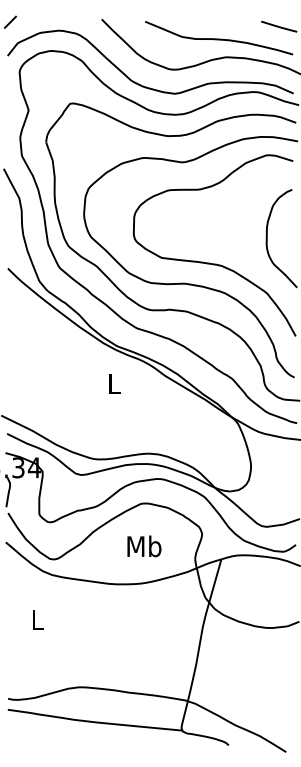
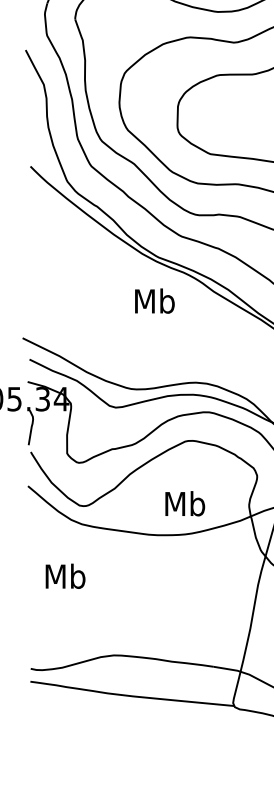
text: (114, 383) -> (154, 300), L -> Mb
text: (144, 546) -> (185, 503), moved
text: (37, 619) -> (65, 576), L -> Mb

